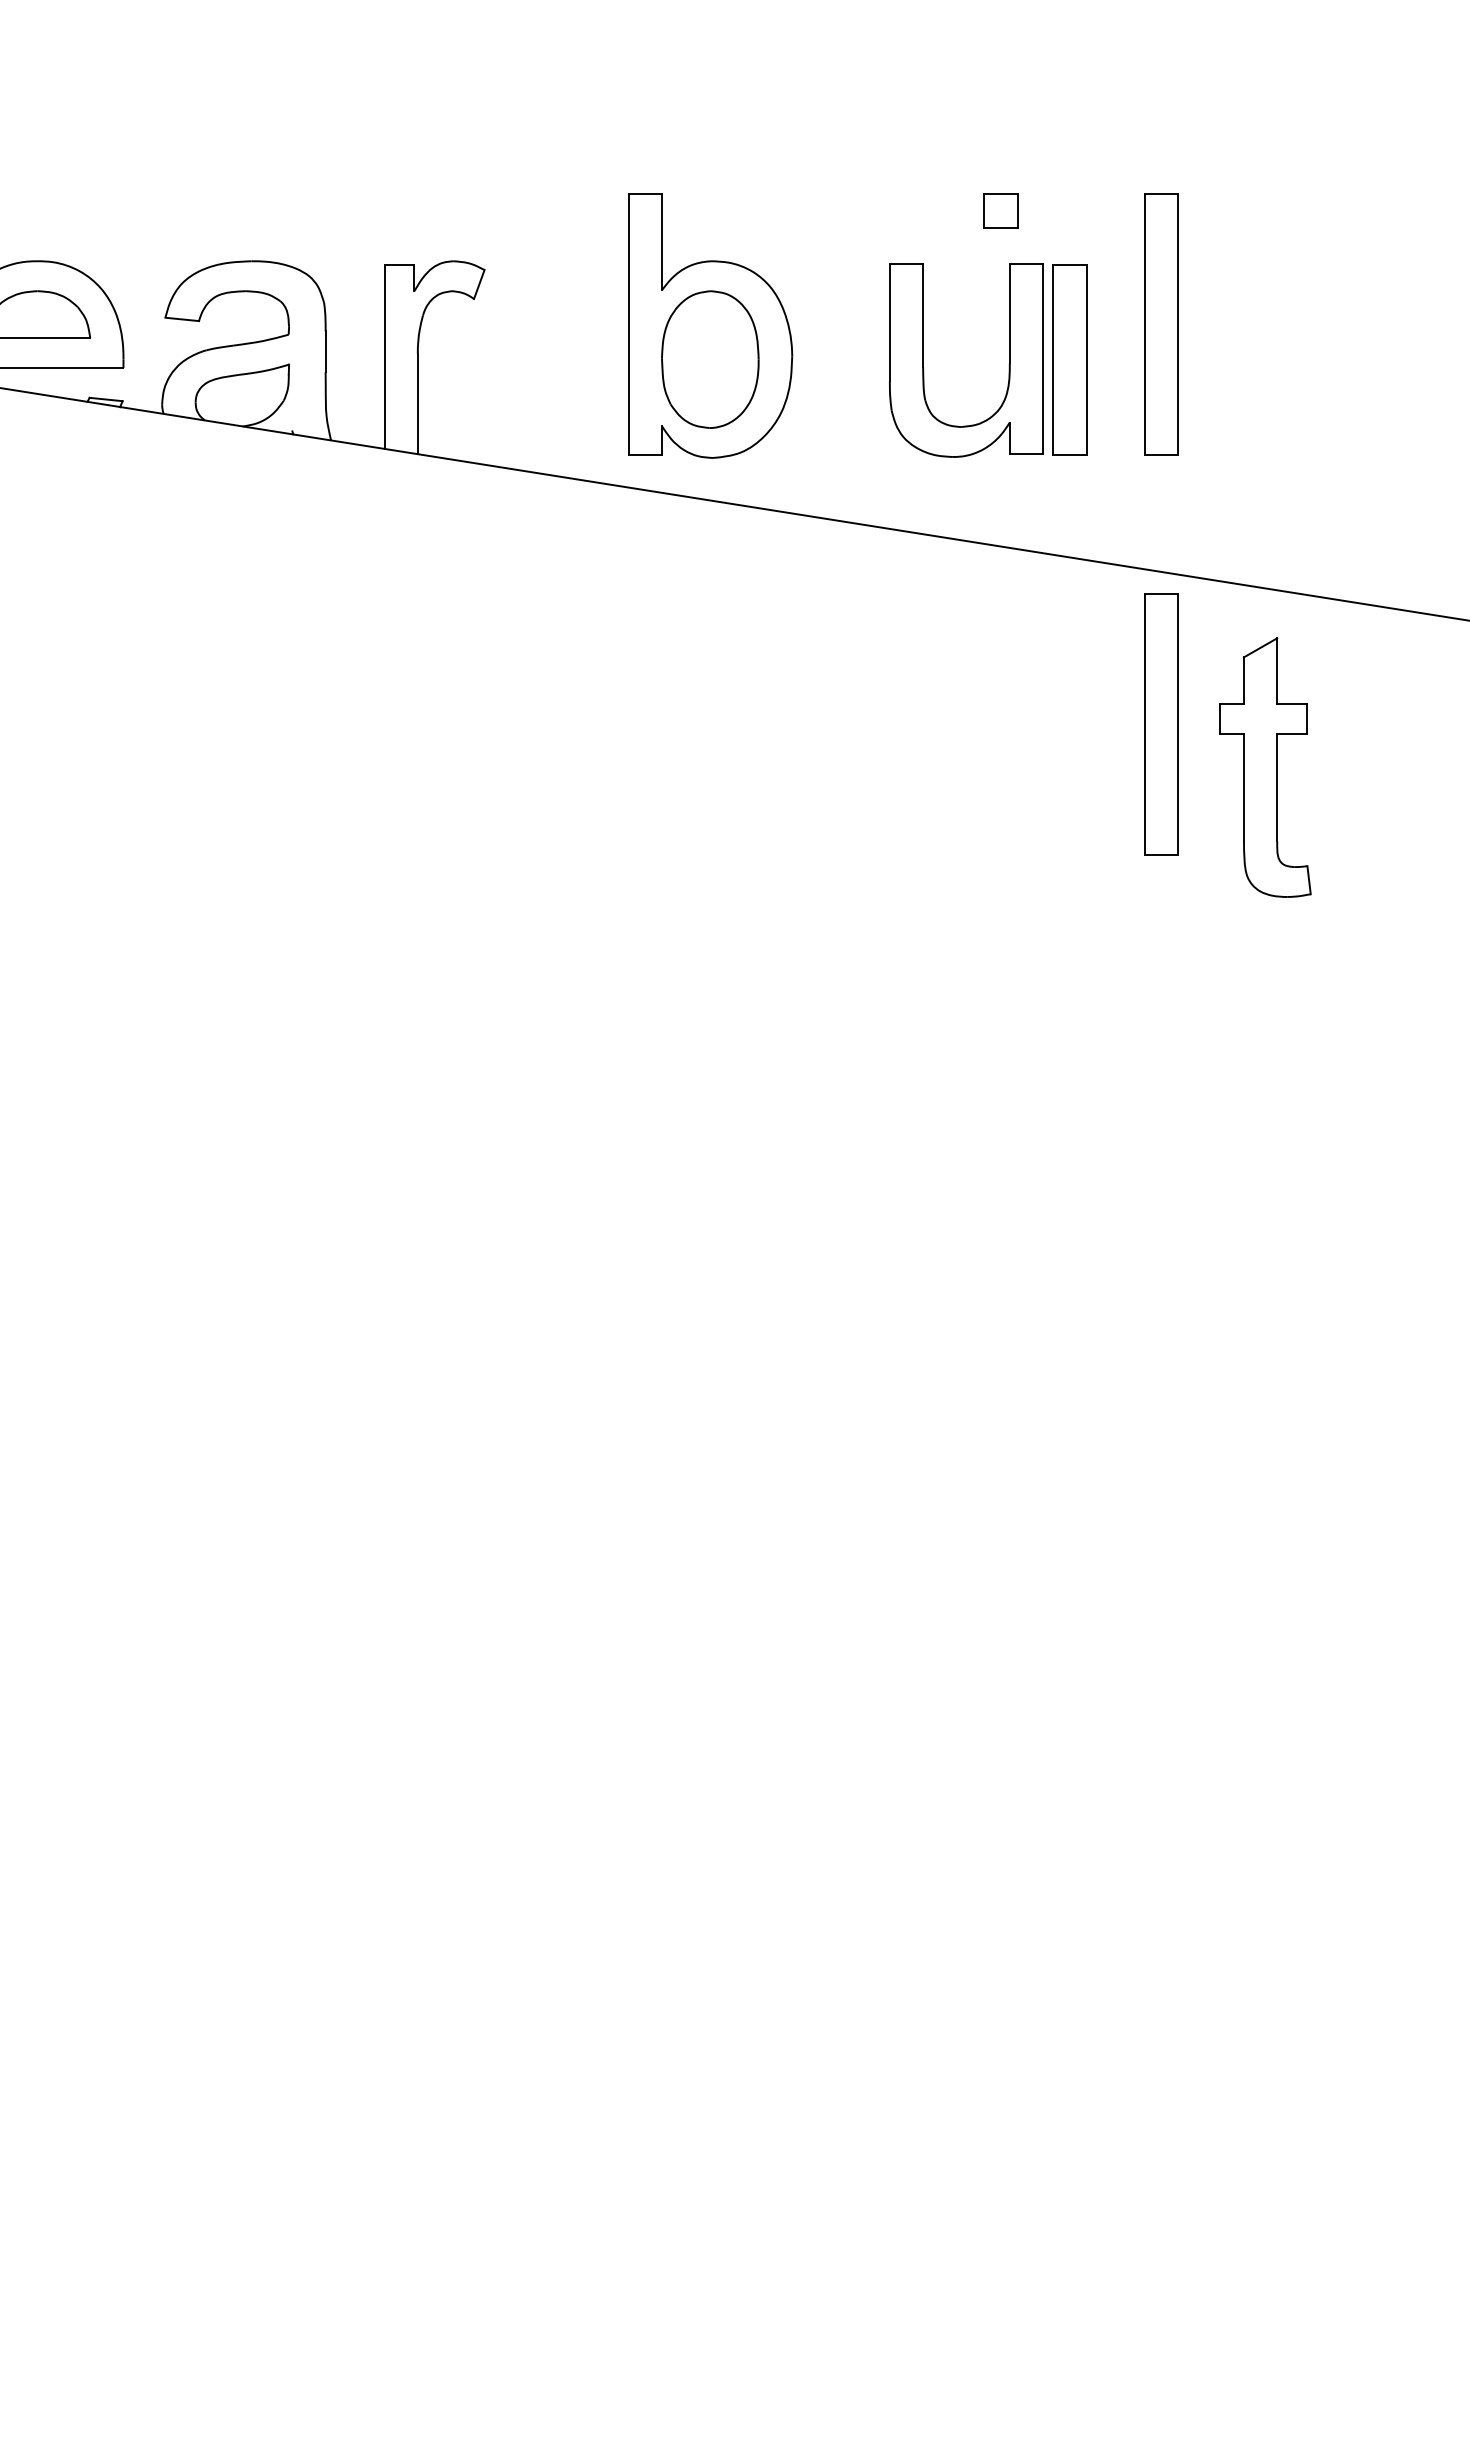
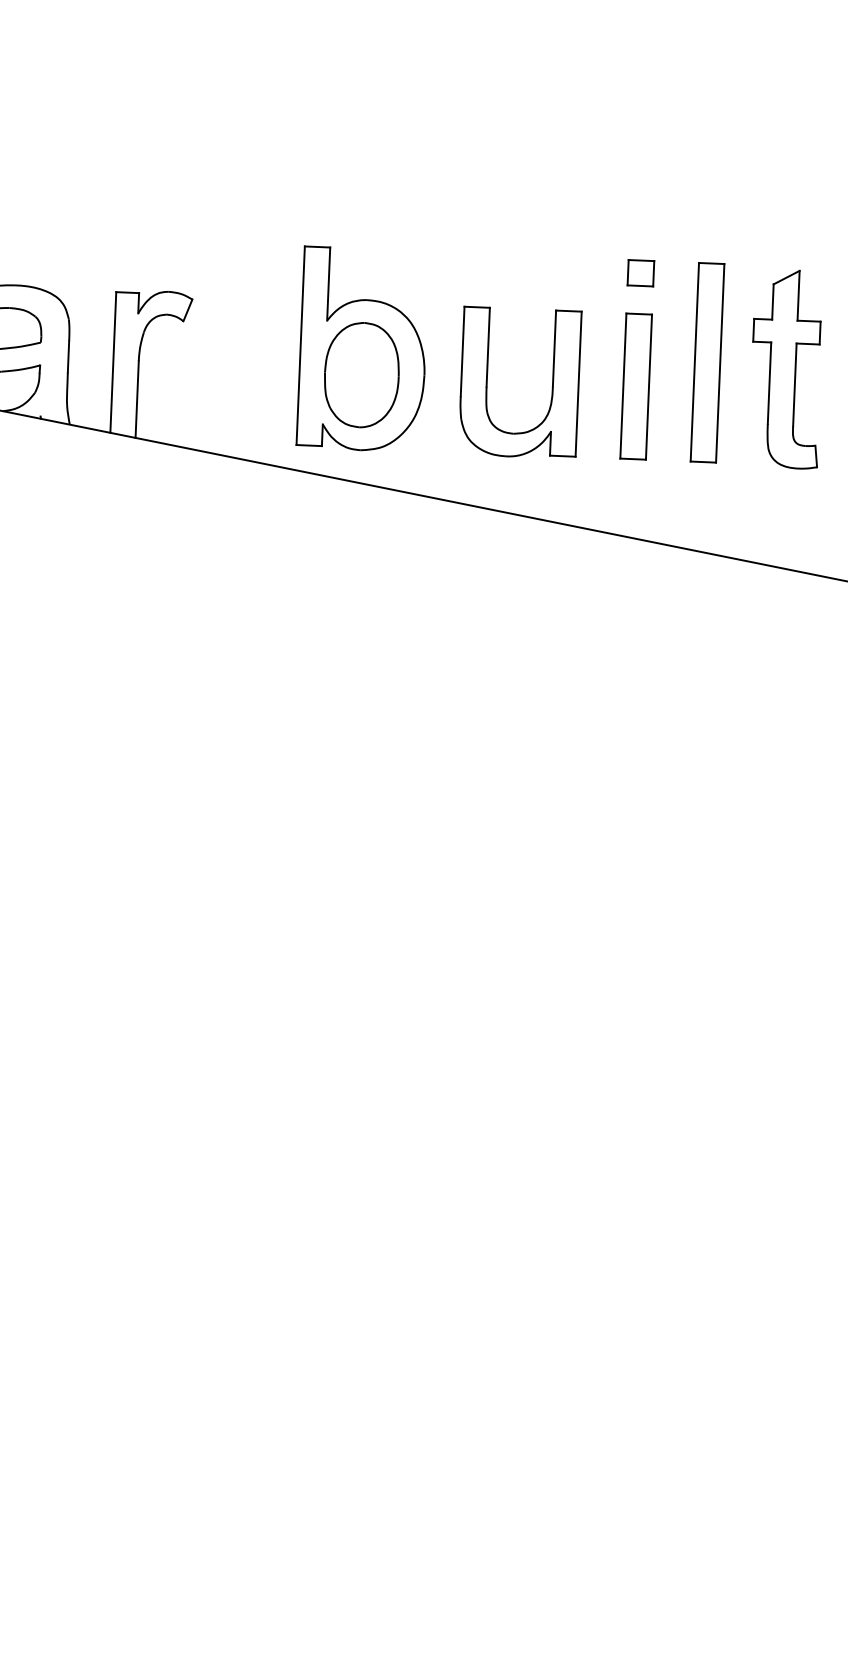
part: (1000, 210) -> (640, 272), moved
part: (1008, 365) -> (551, 388), moved
part: (1161, 724) -> (694, 668), removed
part: (1265, 767) -> (786, 369), moved

